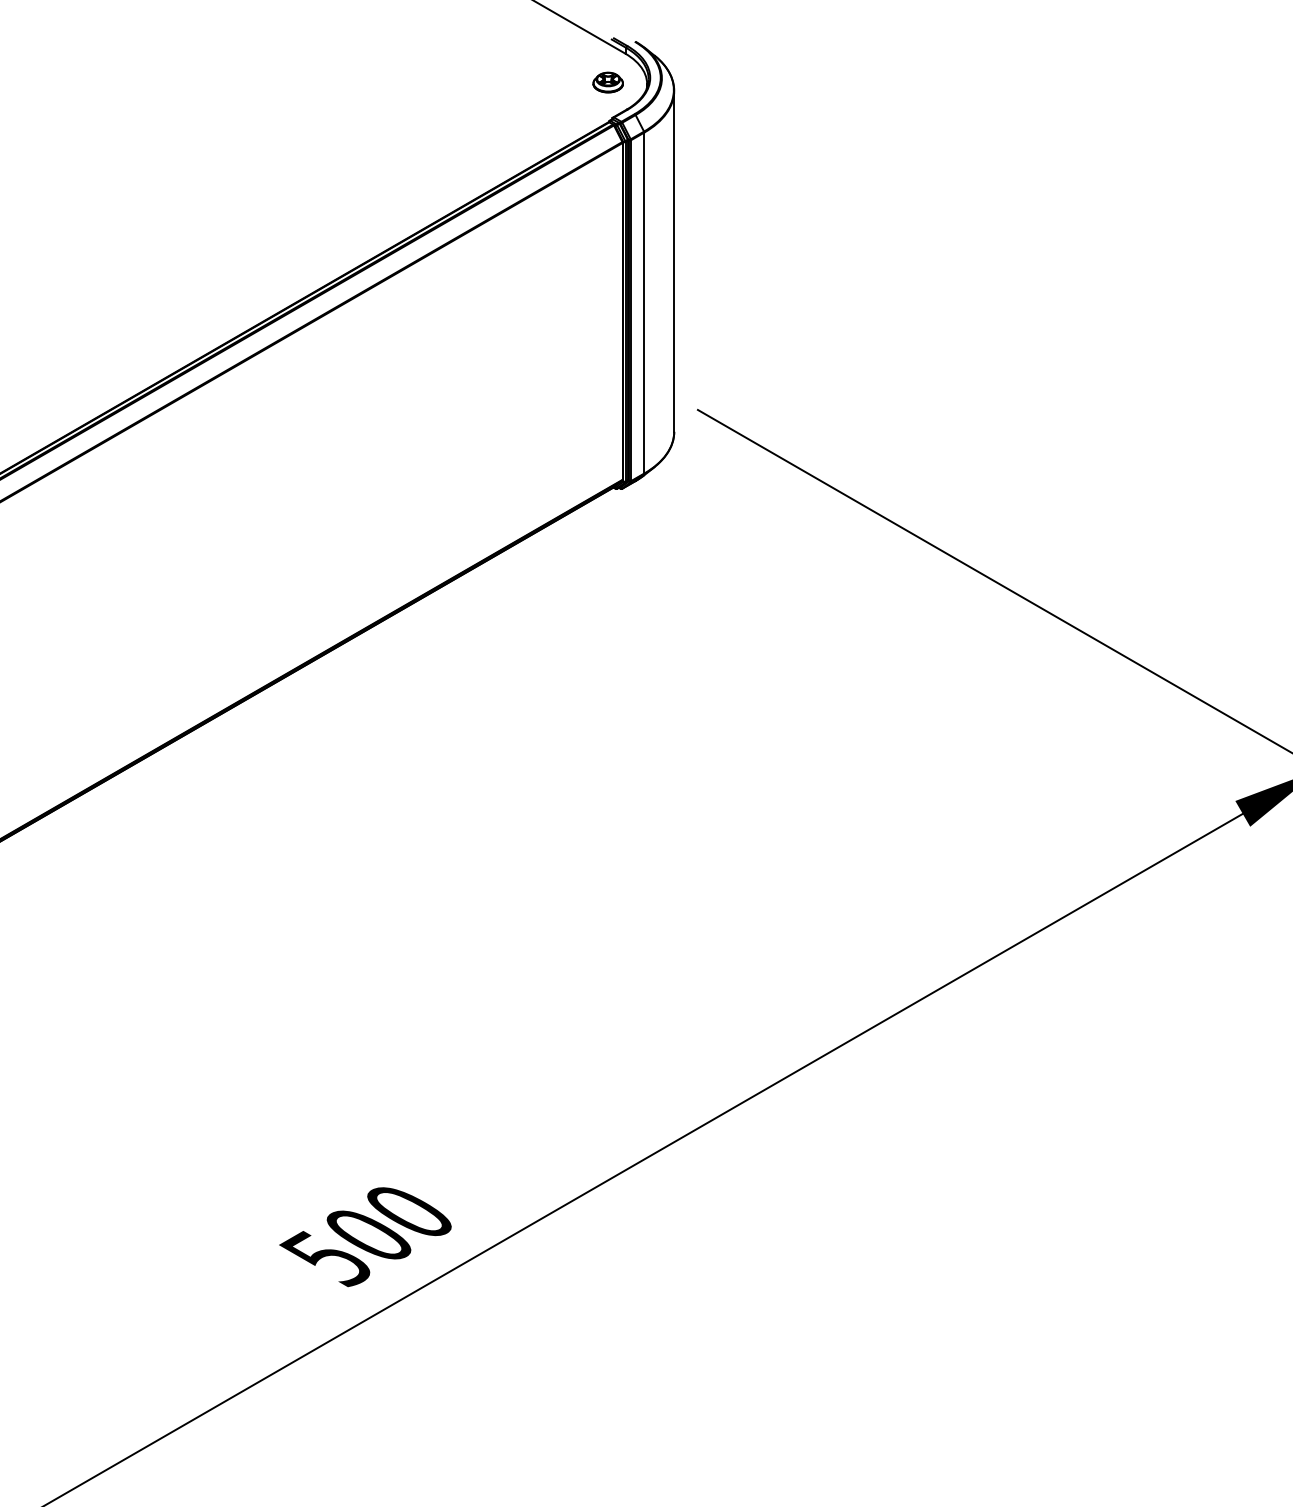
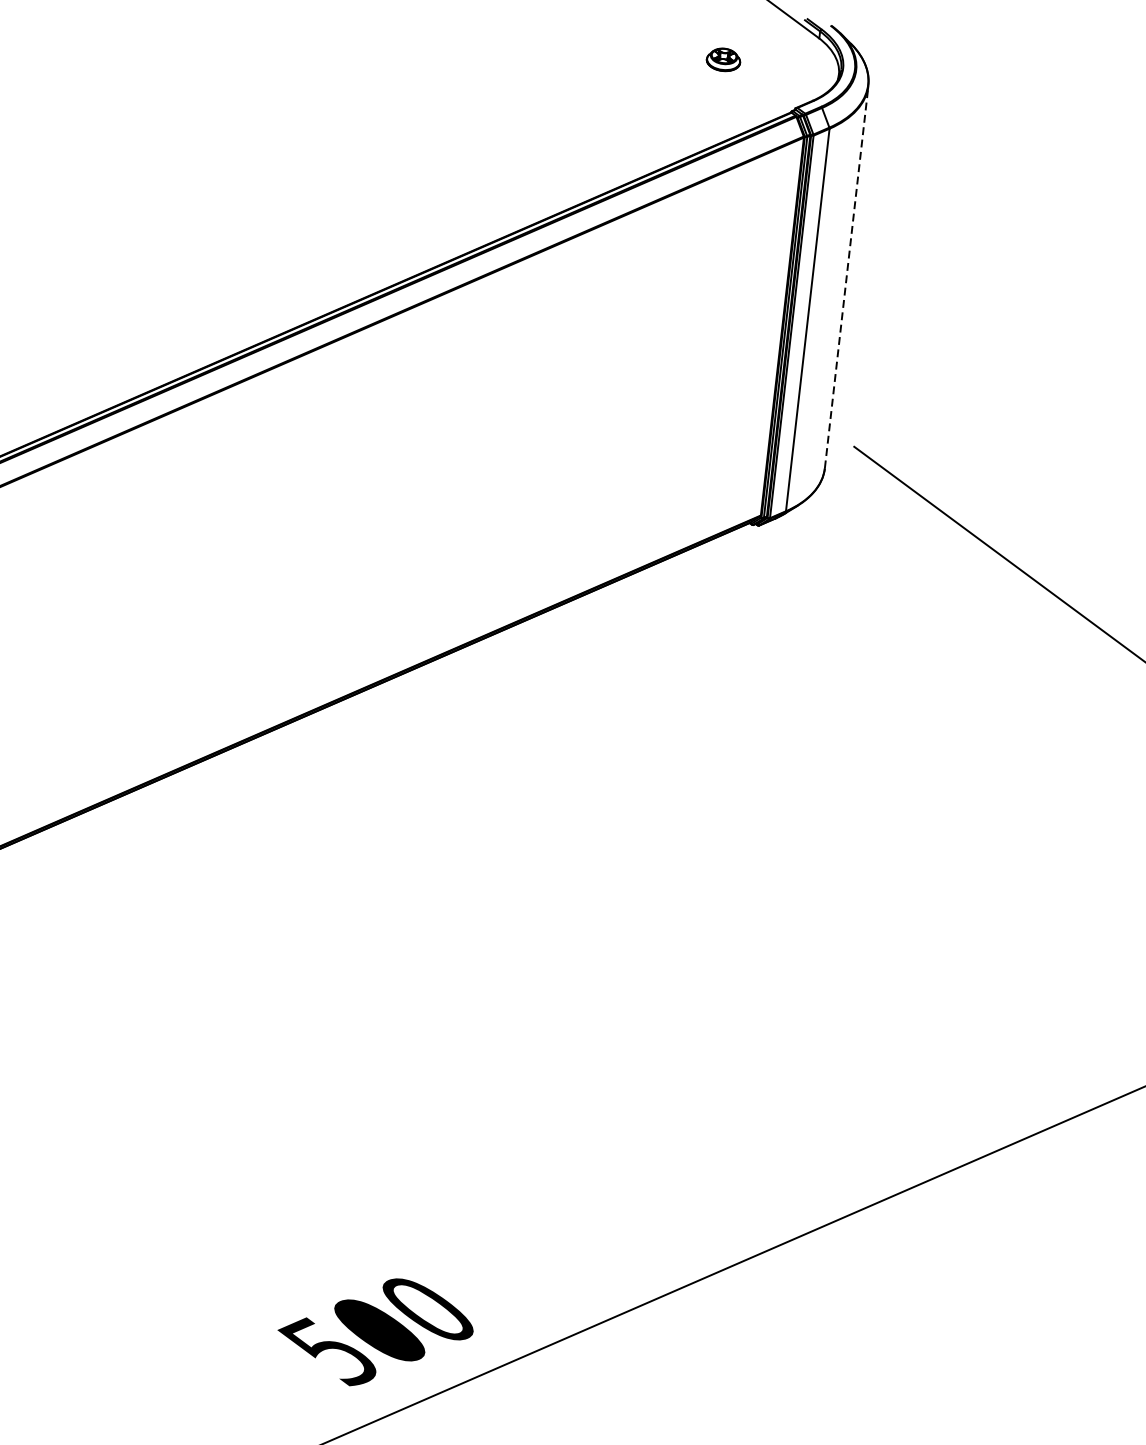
part: (607, 82) -> (722, 59), moved
line: (674, 260) -> (847, 276), solid -> dashed

